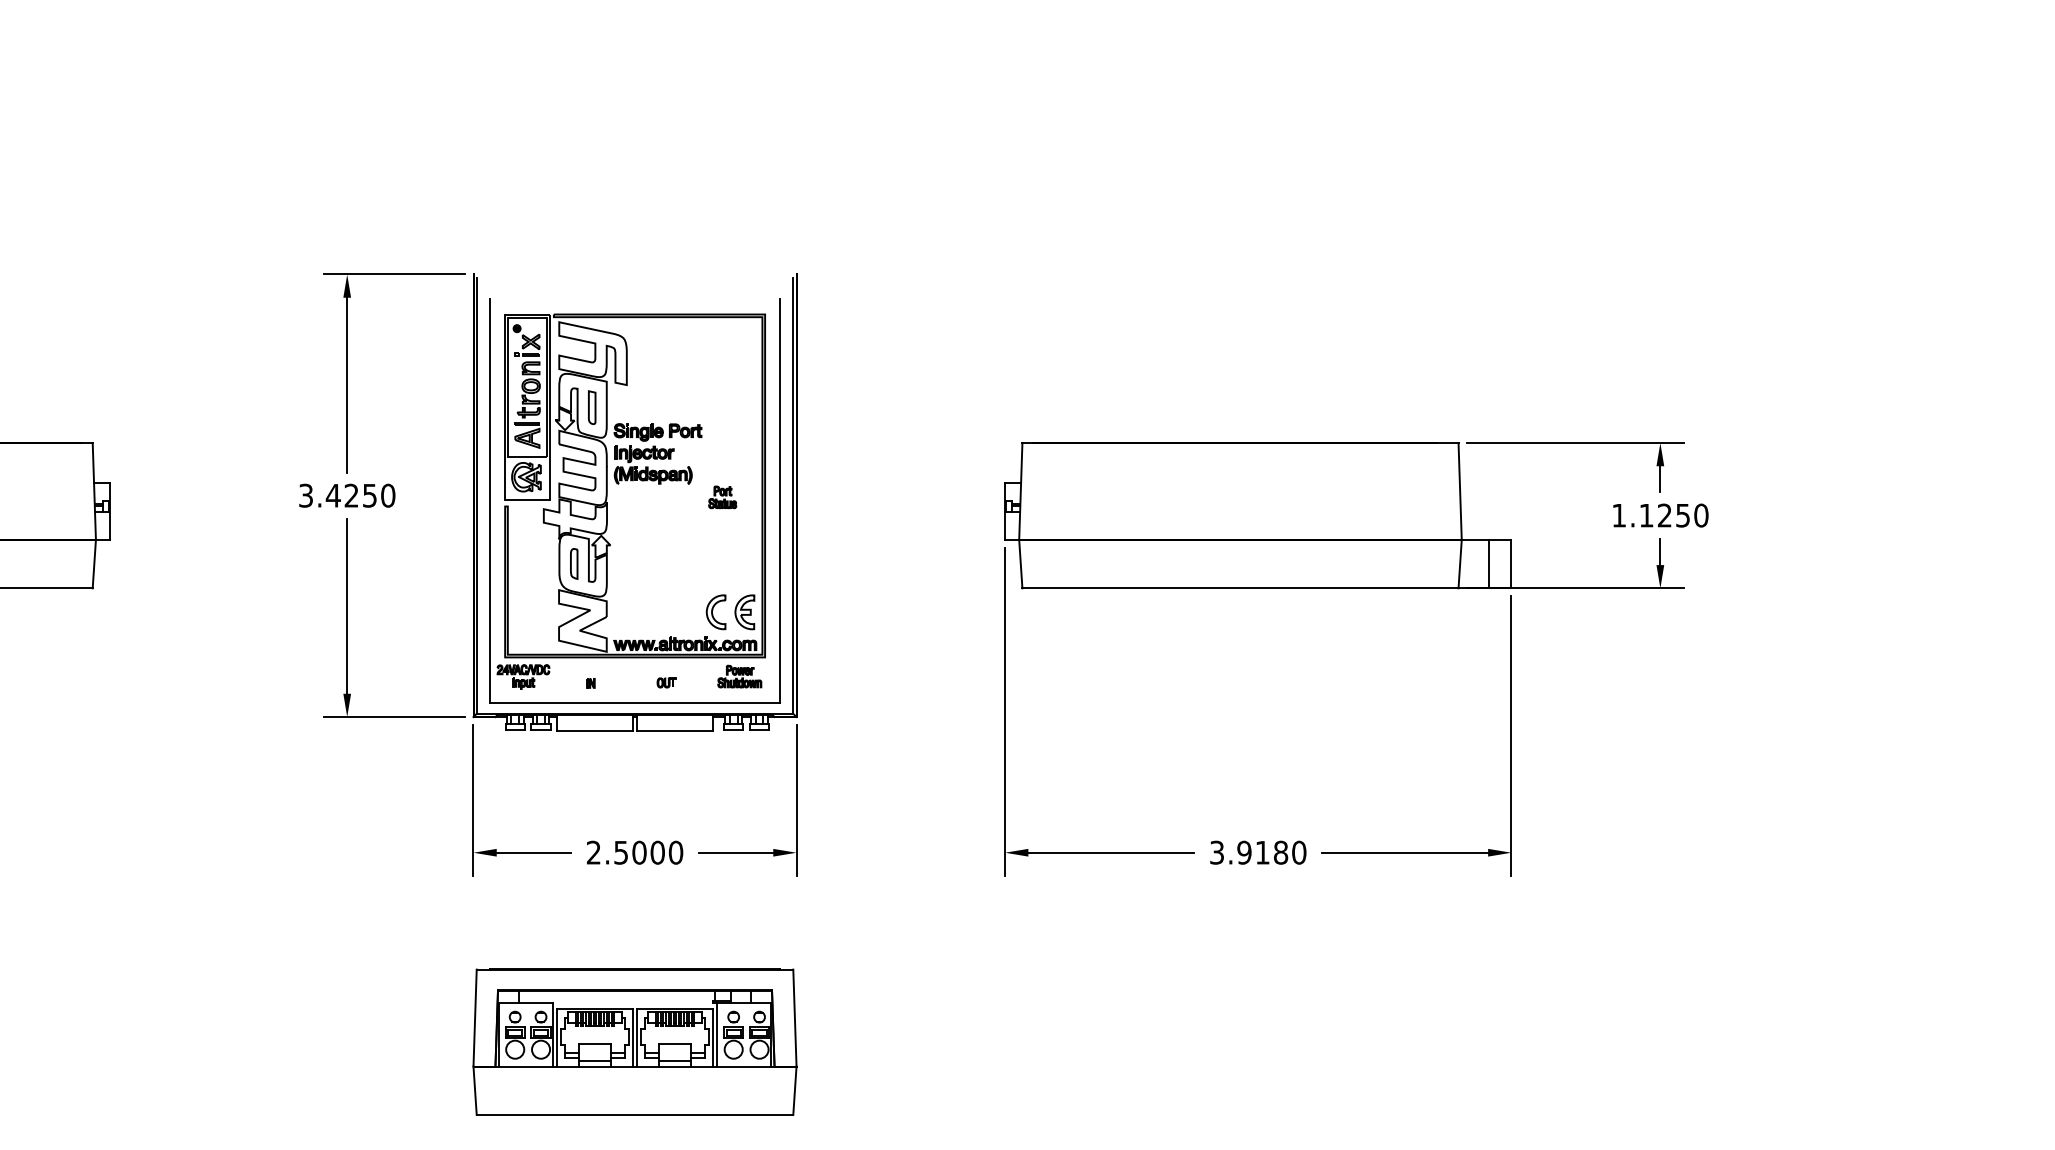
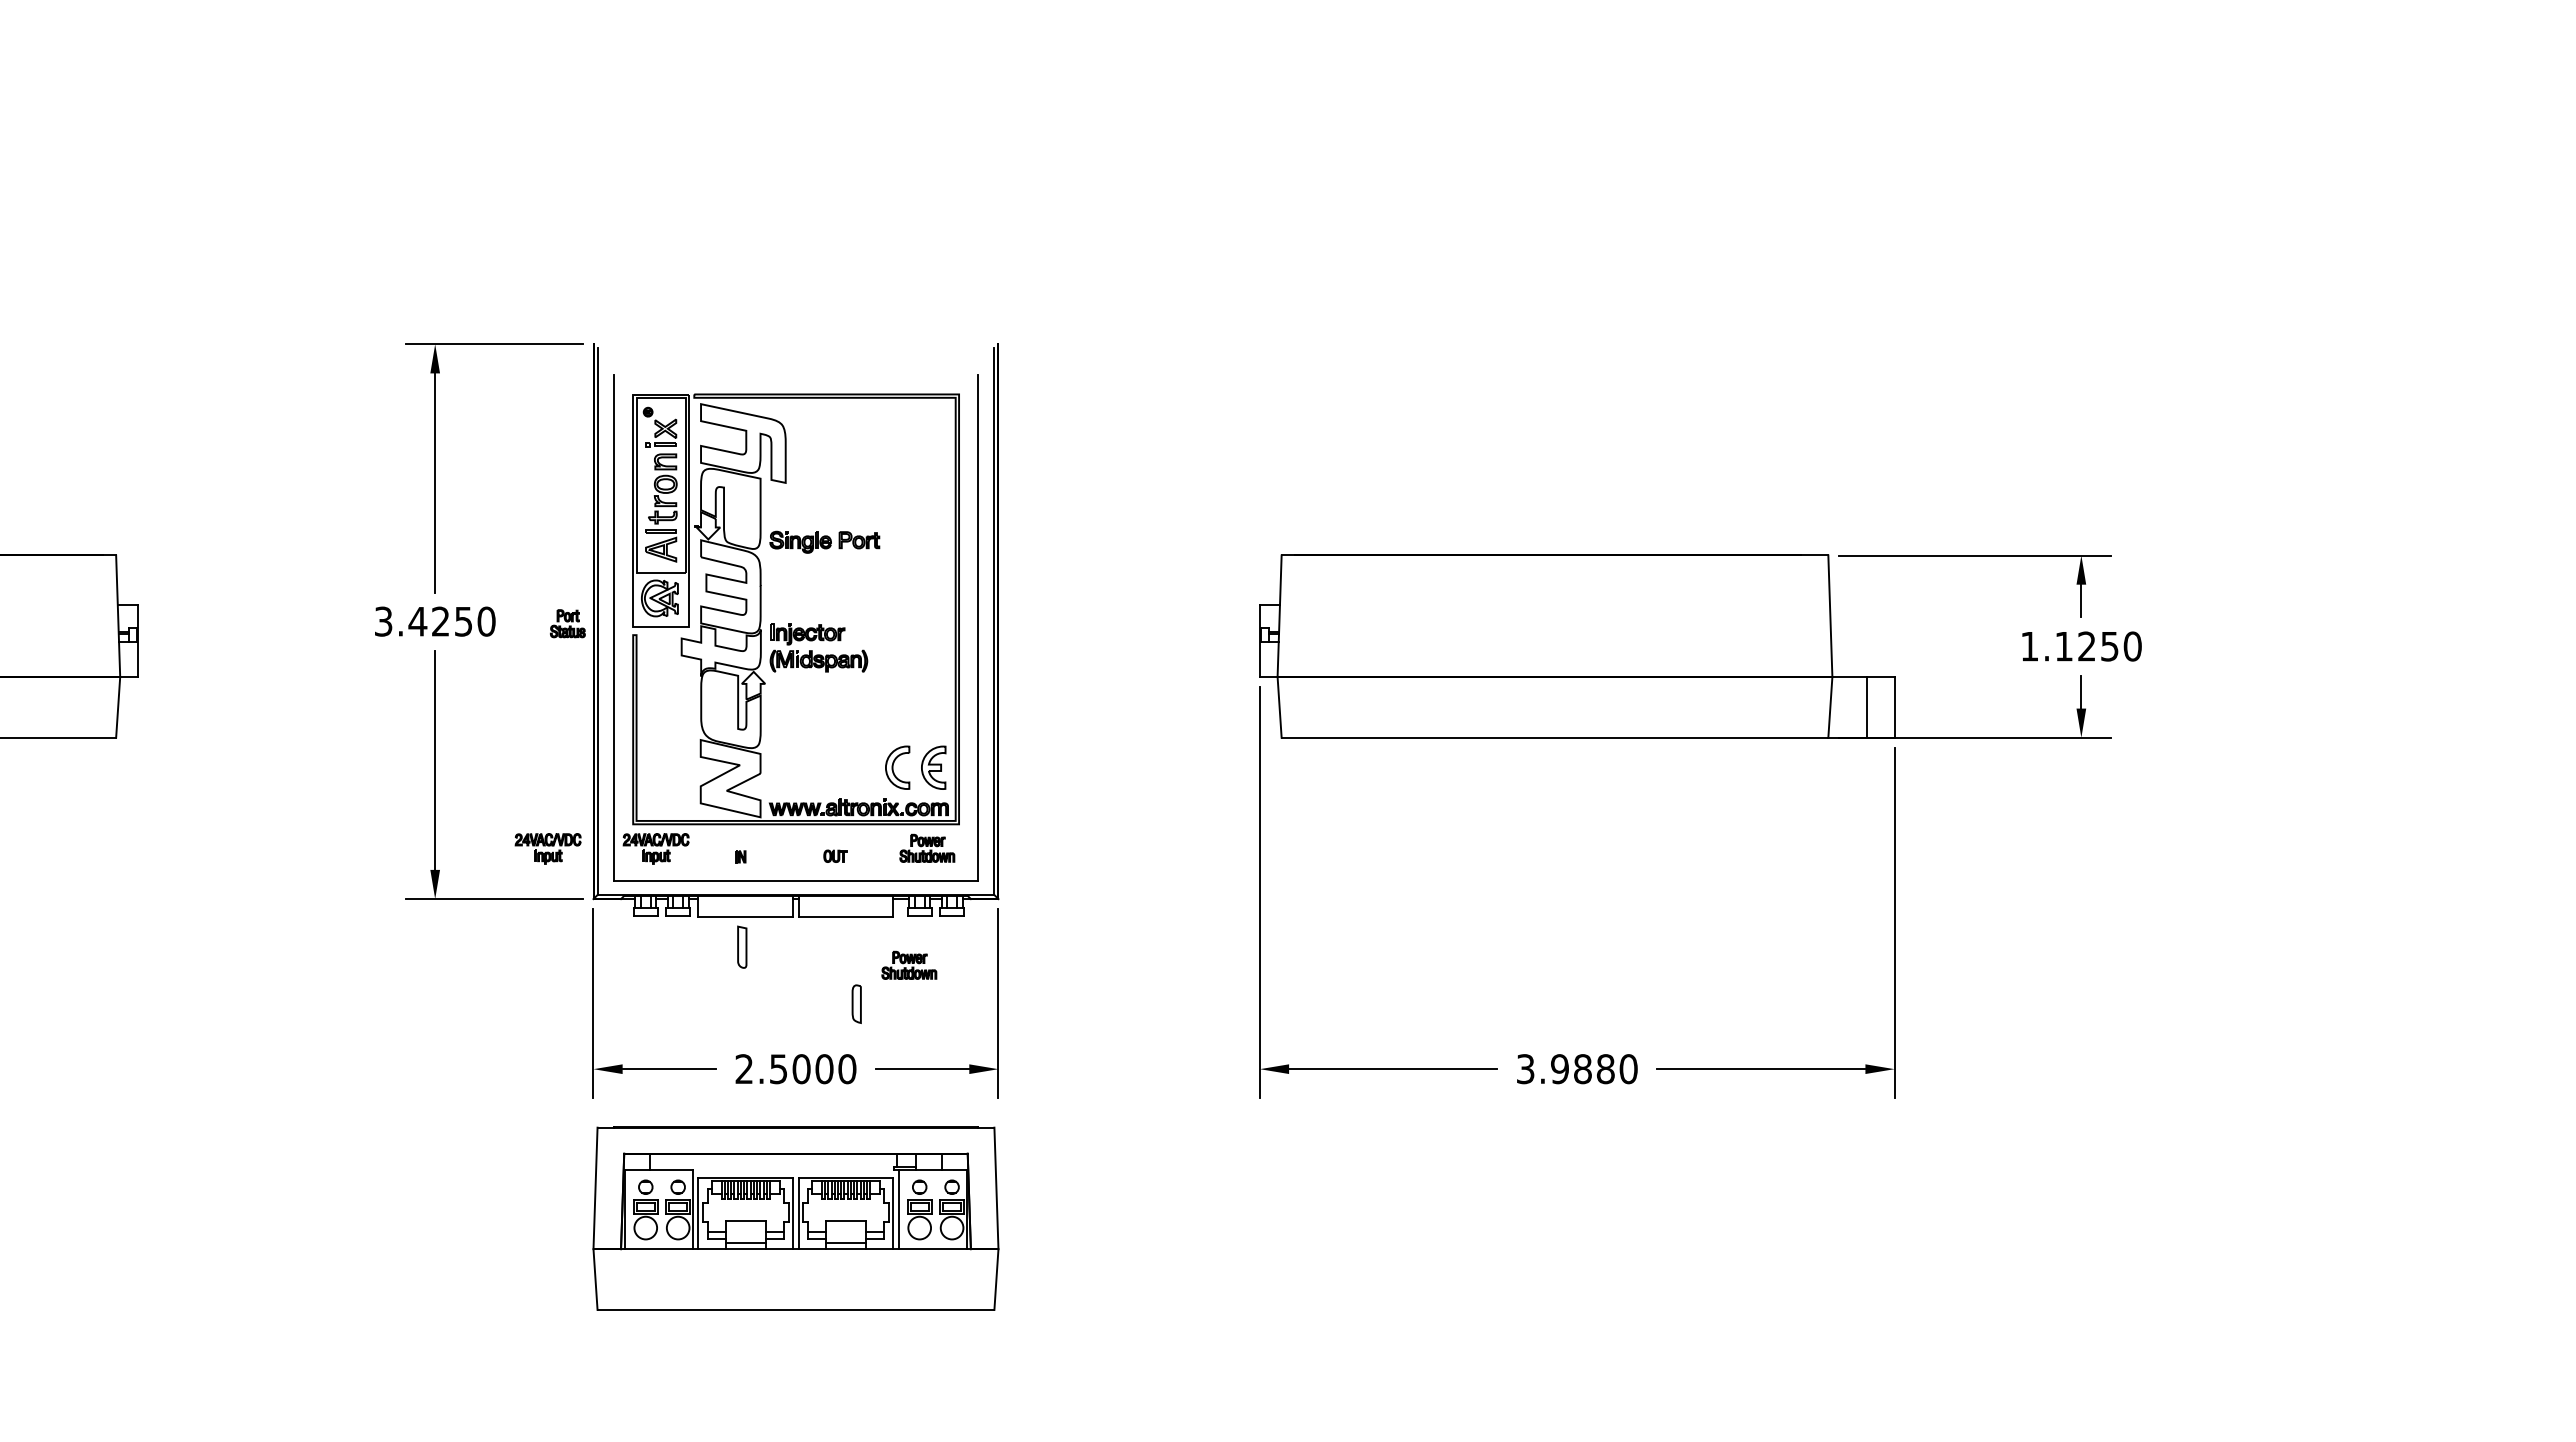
part: (592, 407) -> (742, 946), moved
part: (655, 459) -> (821, 641), moved
part: (722, 497) -> (567, 623), moved
part: (574, 563) -> (856, 1003), moved
part: (436, 676) -> (547, 848), added
part: (725, 769) -> (909, 964), added
text: (1262, 852) -> (1582, 1069), 3.9180 -> 3.9880
part: (634, 1042) -> (795, 1218), moved

